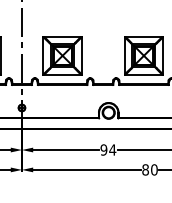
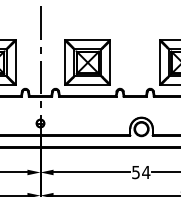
text: (103, 149) -> (135, 171), 94 -> 54

